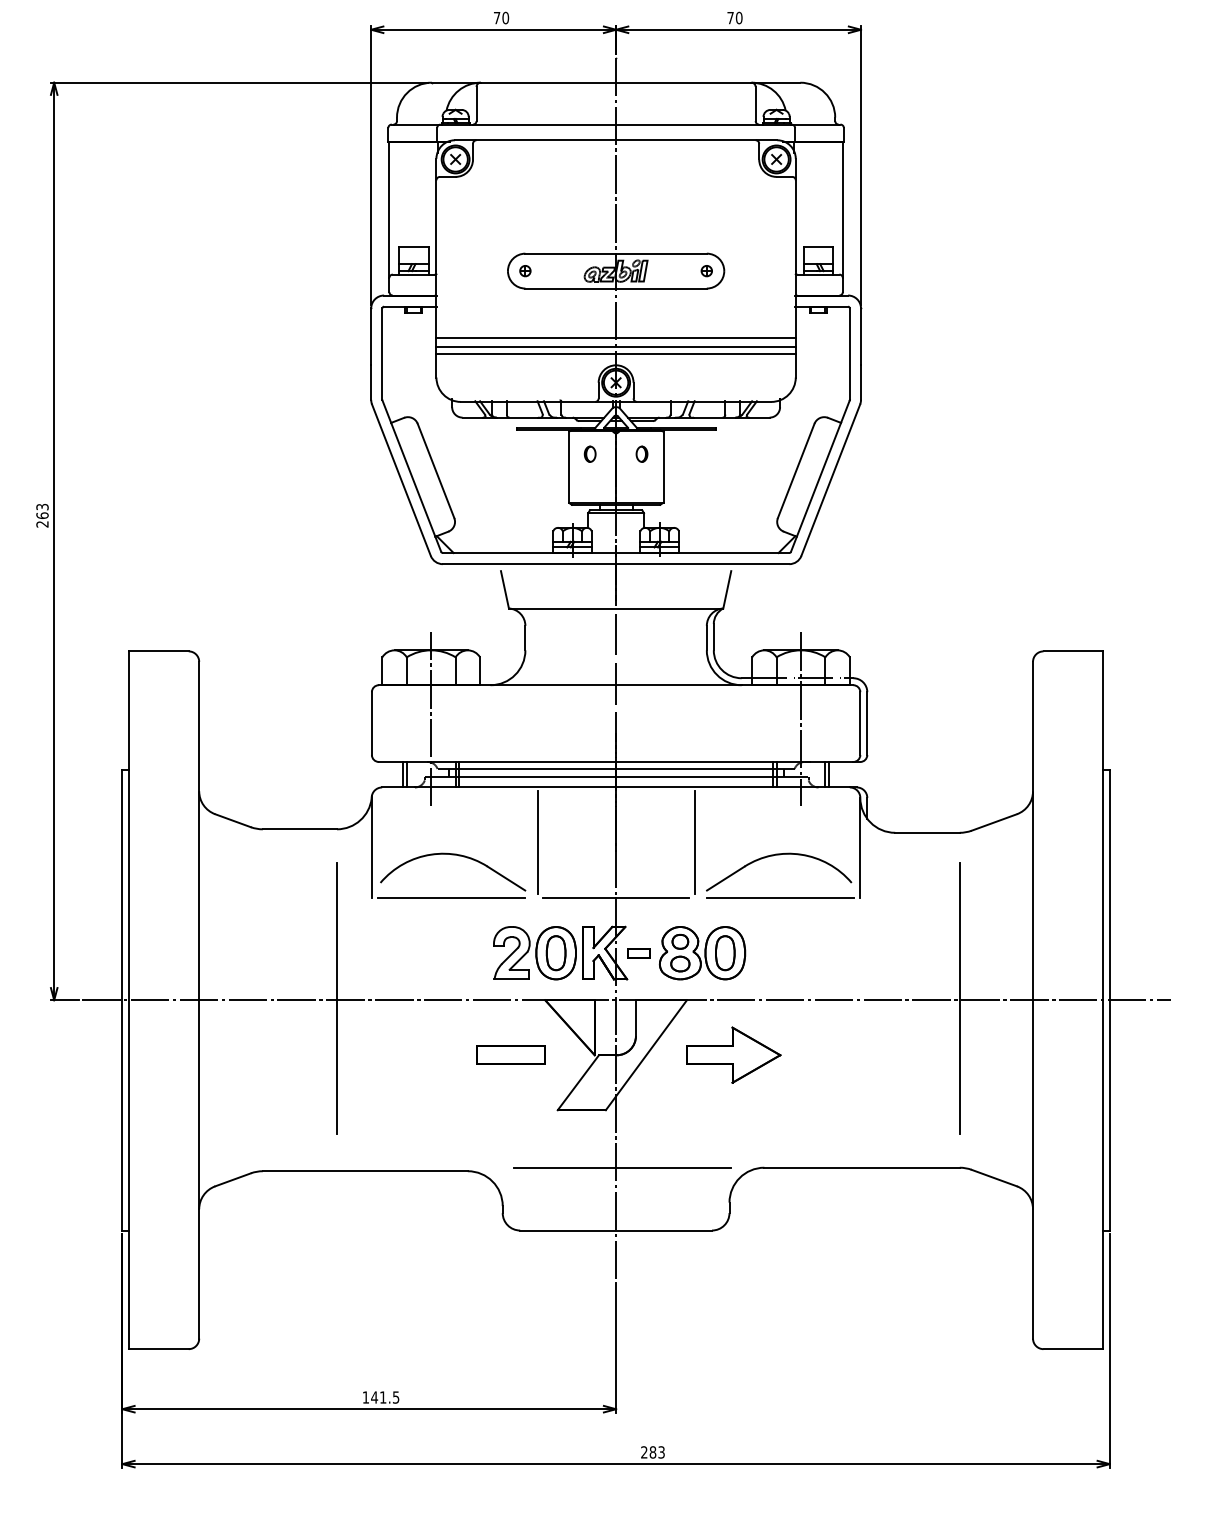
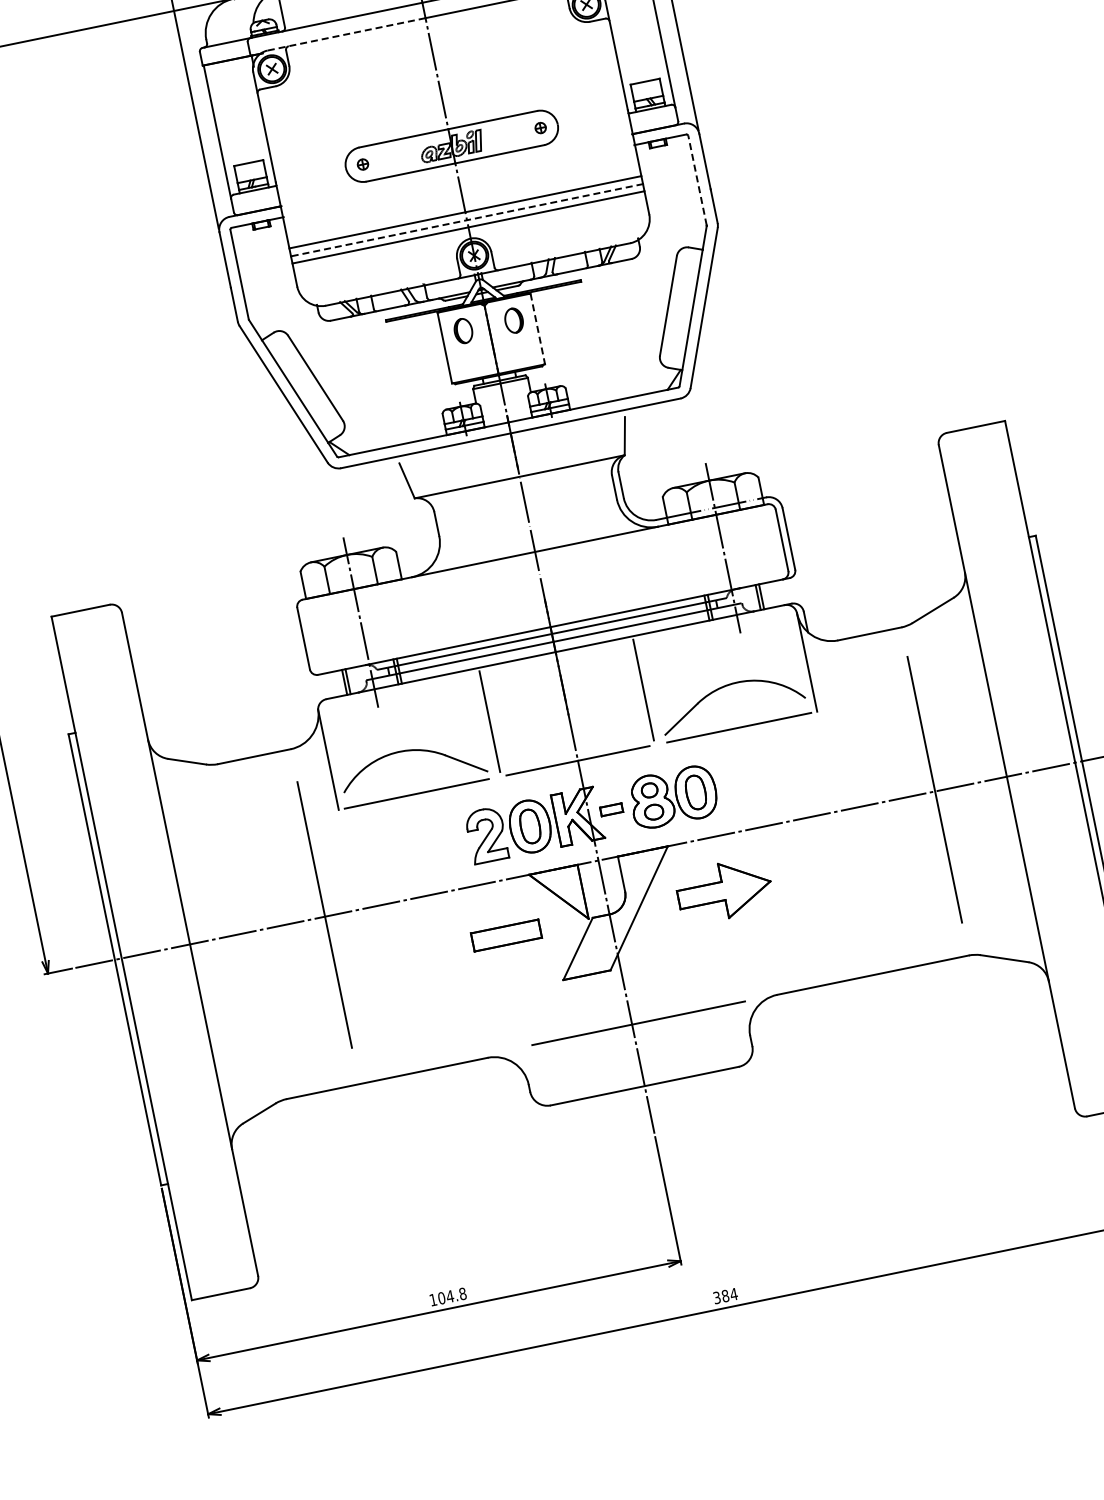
line: (535, 140) -> (346, 34), solid -> dashed
line: (616, 346) -> (467, 220), solid -> dashed
line: (849, 354) -> (697, 181), solid -> dashed
part: (589, 453) -> (462, 330), size x1.6
part: (641, 453) -> (513, 319), size x1.6
line: (663, 467) -> (537, 329), solid -> dashed
text: (385, 1397) -> (452, 1296), 141.5 -> 104.8
text: (653, 1452) -> (726, 1296), 283 -> 384

